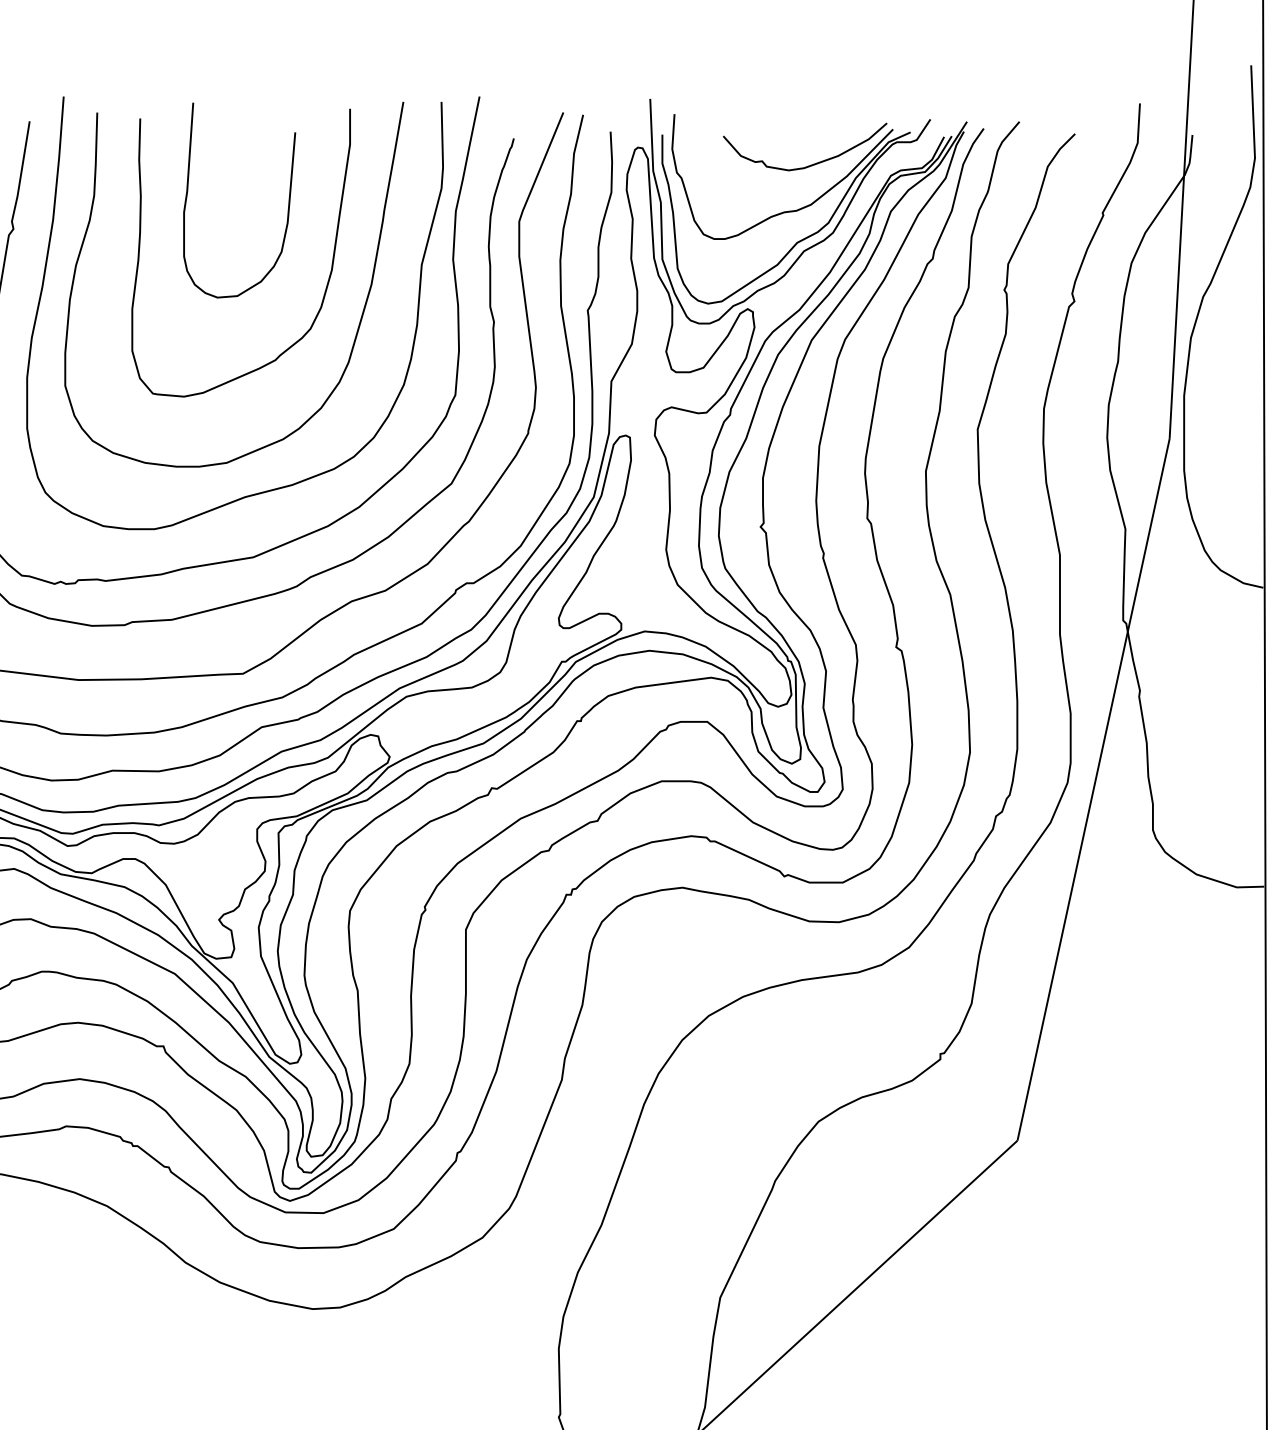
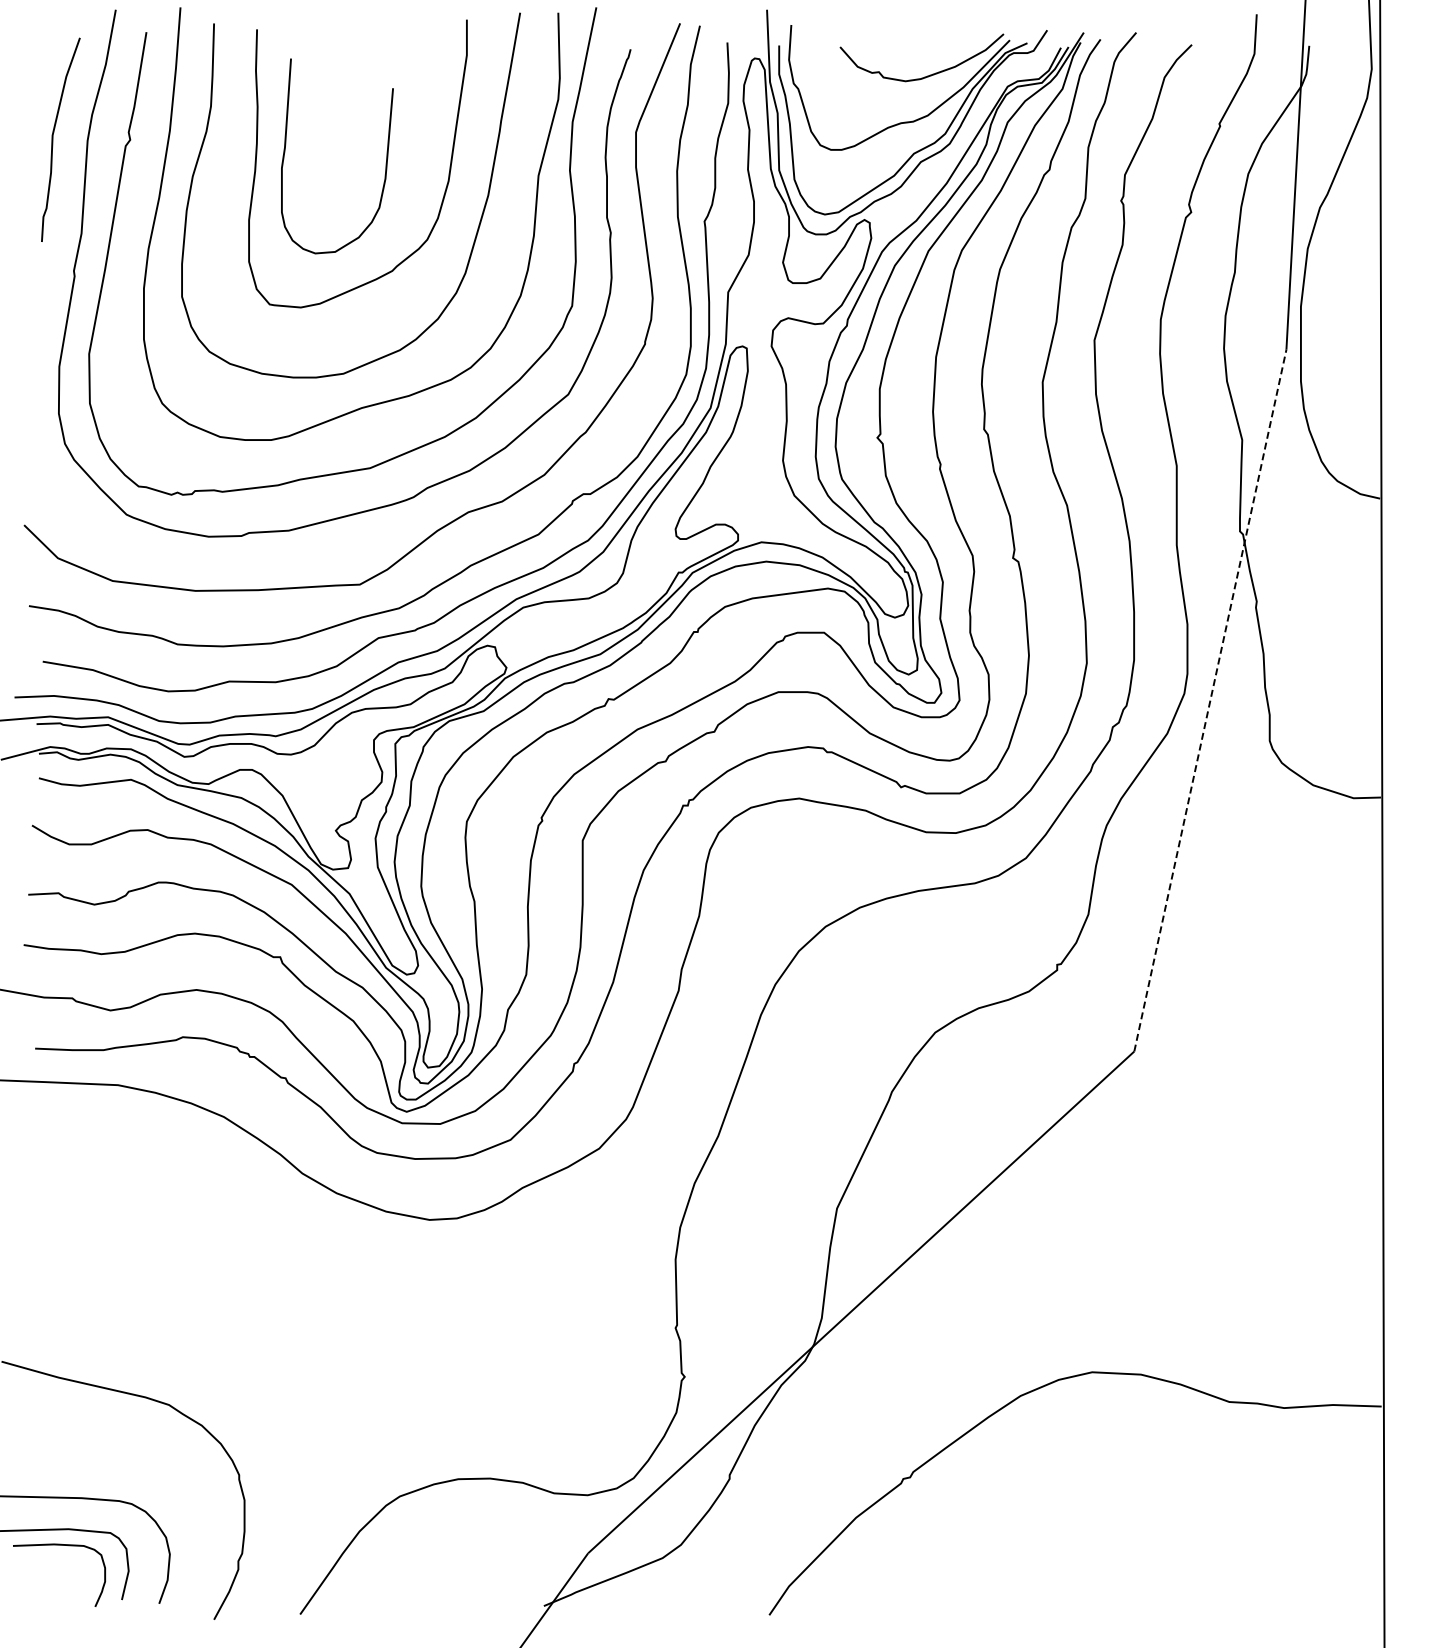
curve: (287, 207) -> (385, 163), moved
line: (1093, 789) -> (1210, 700), solid -> dashed

